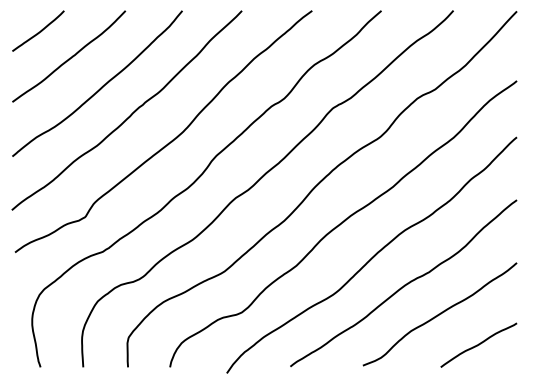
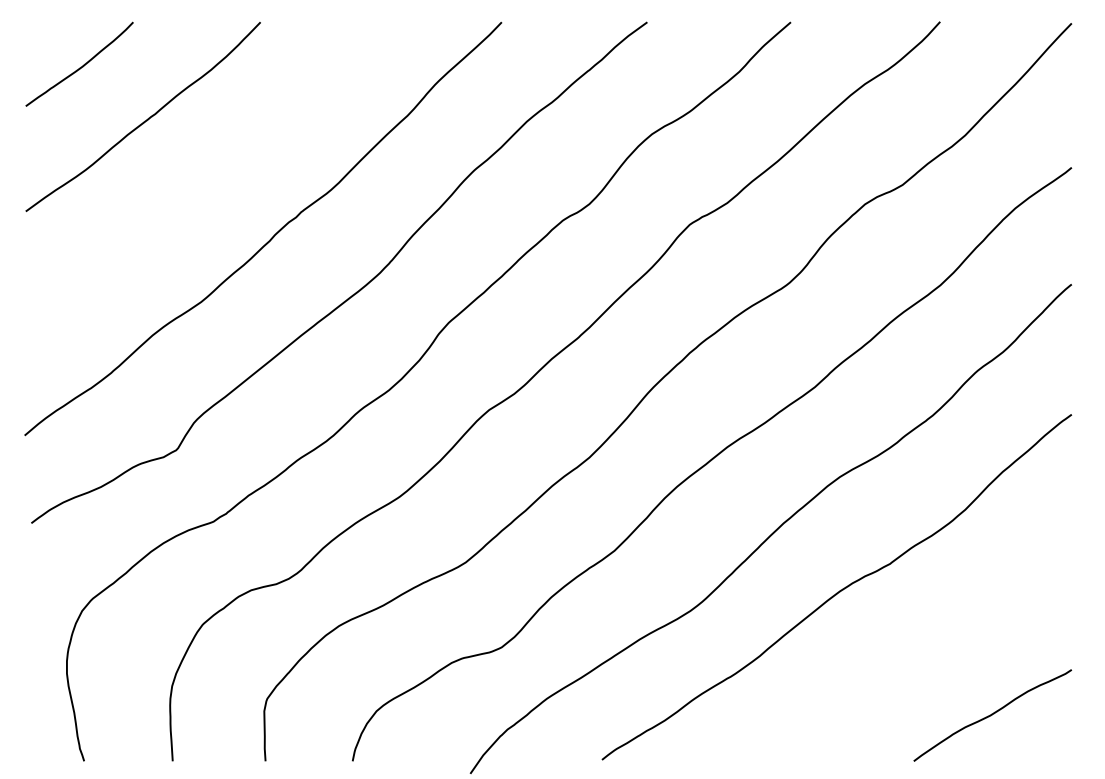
curve: (101, 86) -> (210, 179), removed
curve: (439, 314) -> (911, 651), removed

